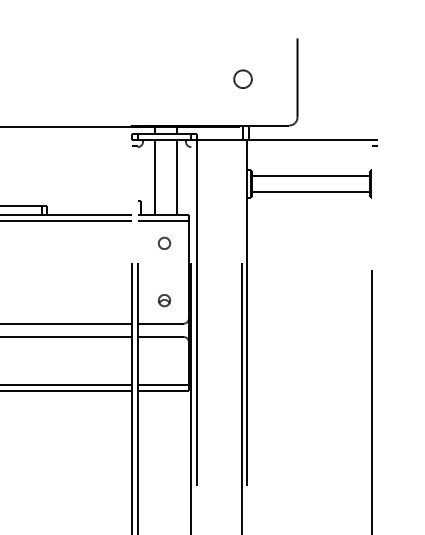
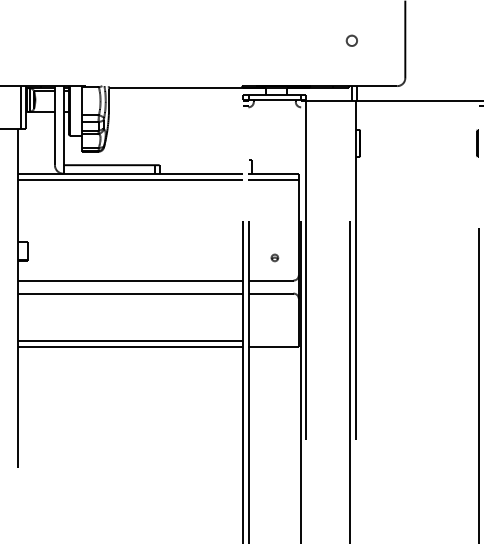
circle: (242, 79) -> (351, 40), size x0.6
line: (310, 175) -> (418, 135), removed
line: (155, 176) -> (265, 136), removed
line: (176, 176) -> (286, 136), removed
line: (310, 192) -> (418, 151), removed
circle: (164, 243) -> (274, 201), removed
part: (164, 300) -> (274, 257), size x0.6
line: (163, 384) -> (273, 340), removed

